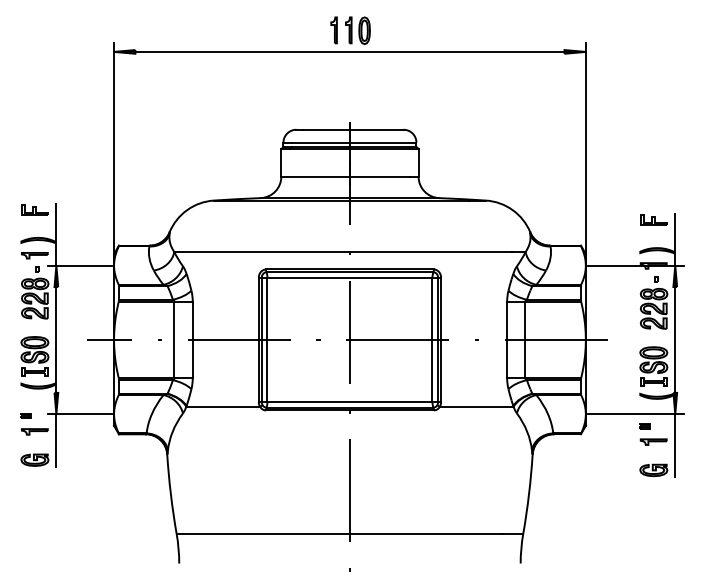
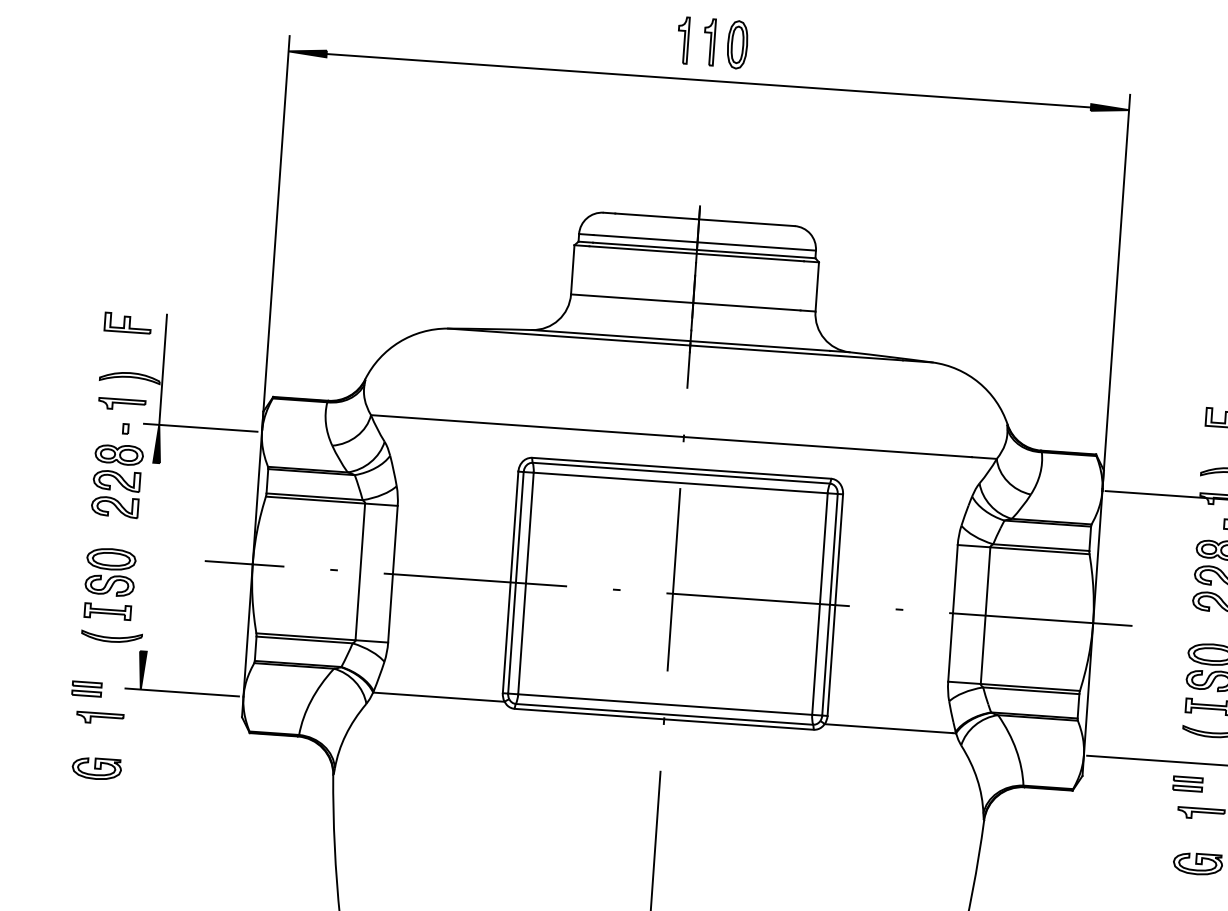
line: (56, 339) -> (150, 556), removed
part: (25, 415) -> (85, 687), size x1.6
part: (644, 426) -> (1186, 784), size x1.6
line: (56, 440) -> (137, 736), removed

